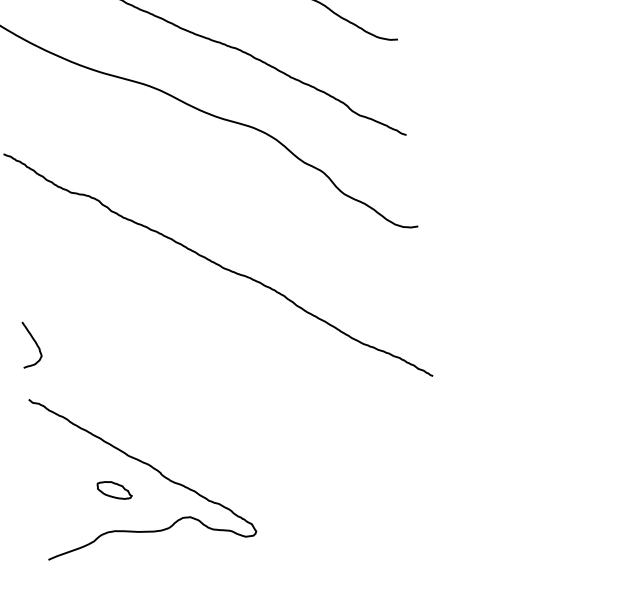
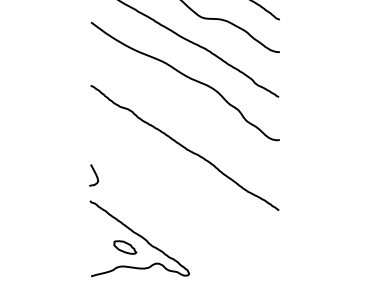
part: (114, 490) -> (125, 247), size x1.43

